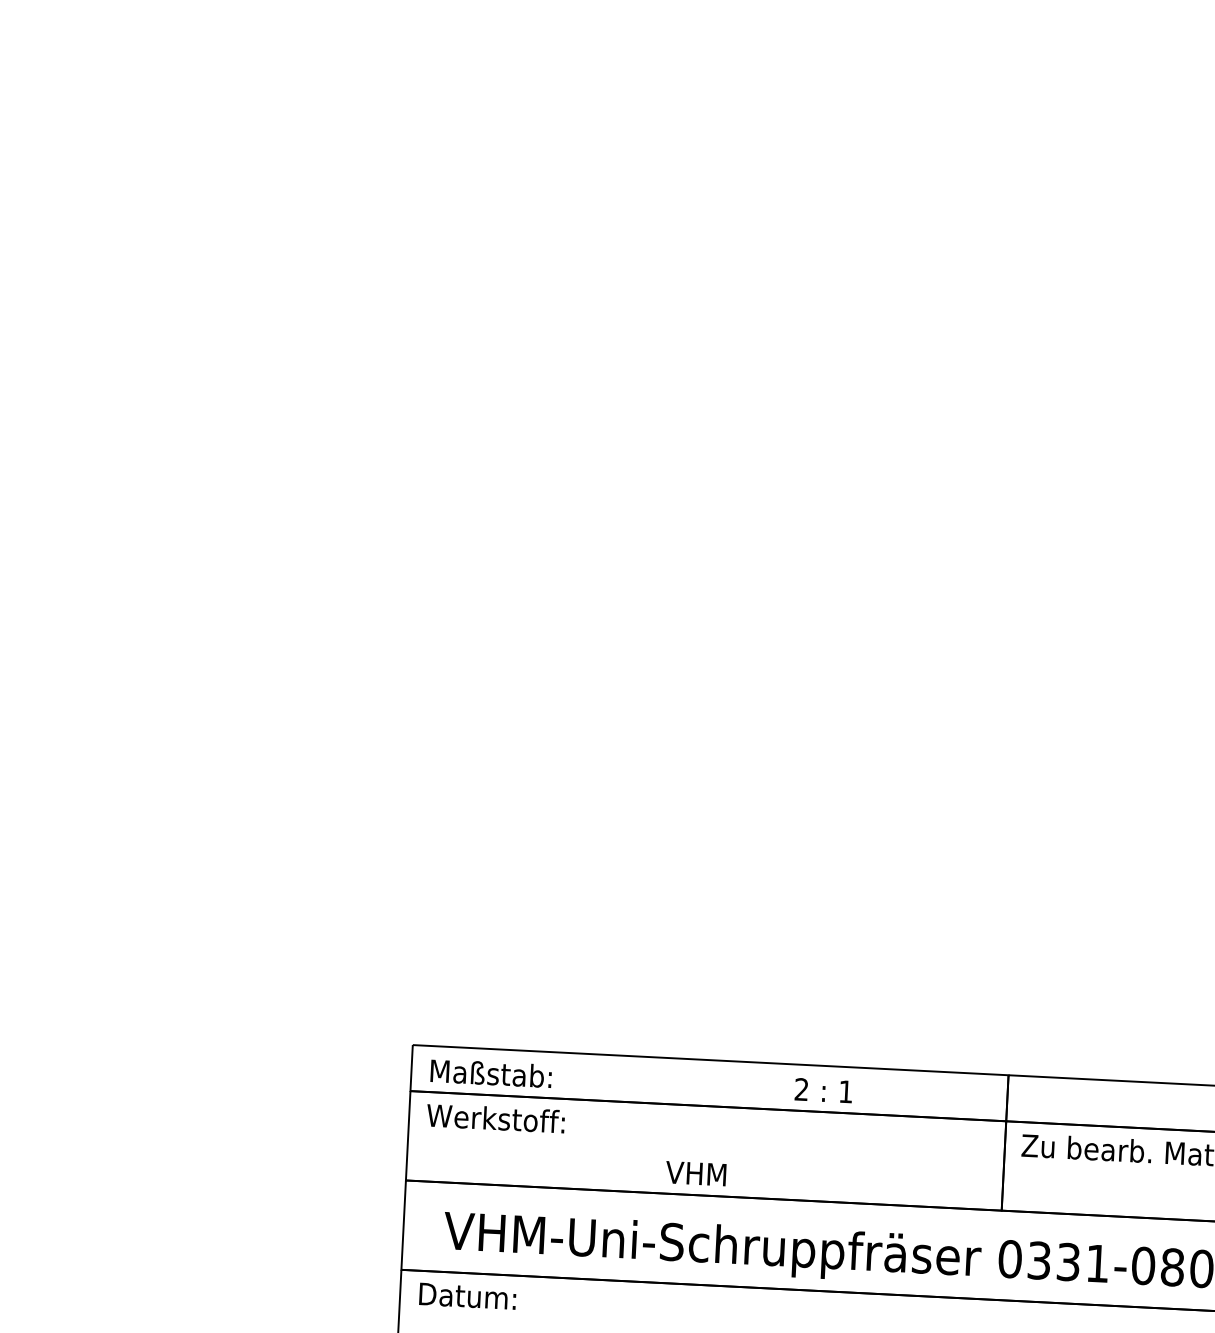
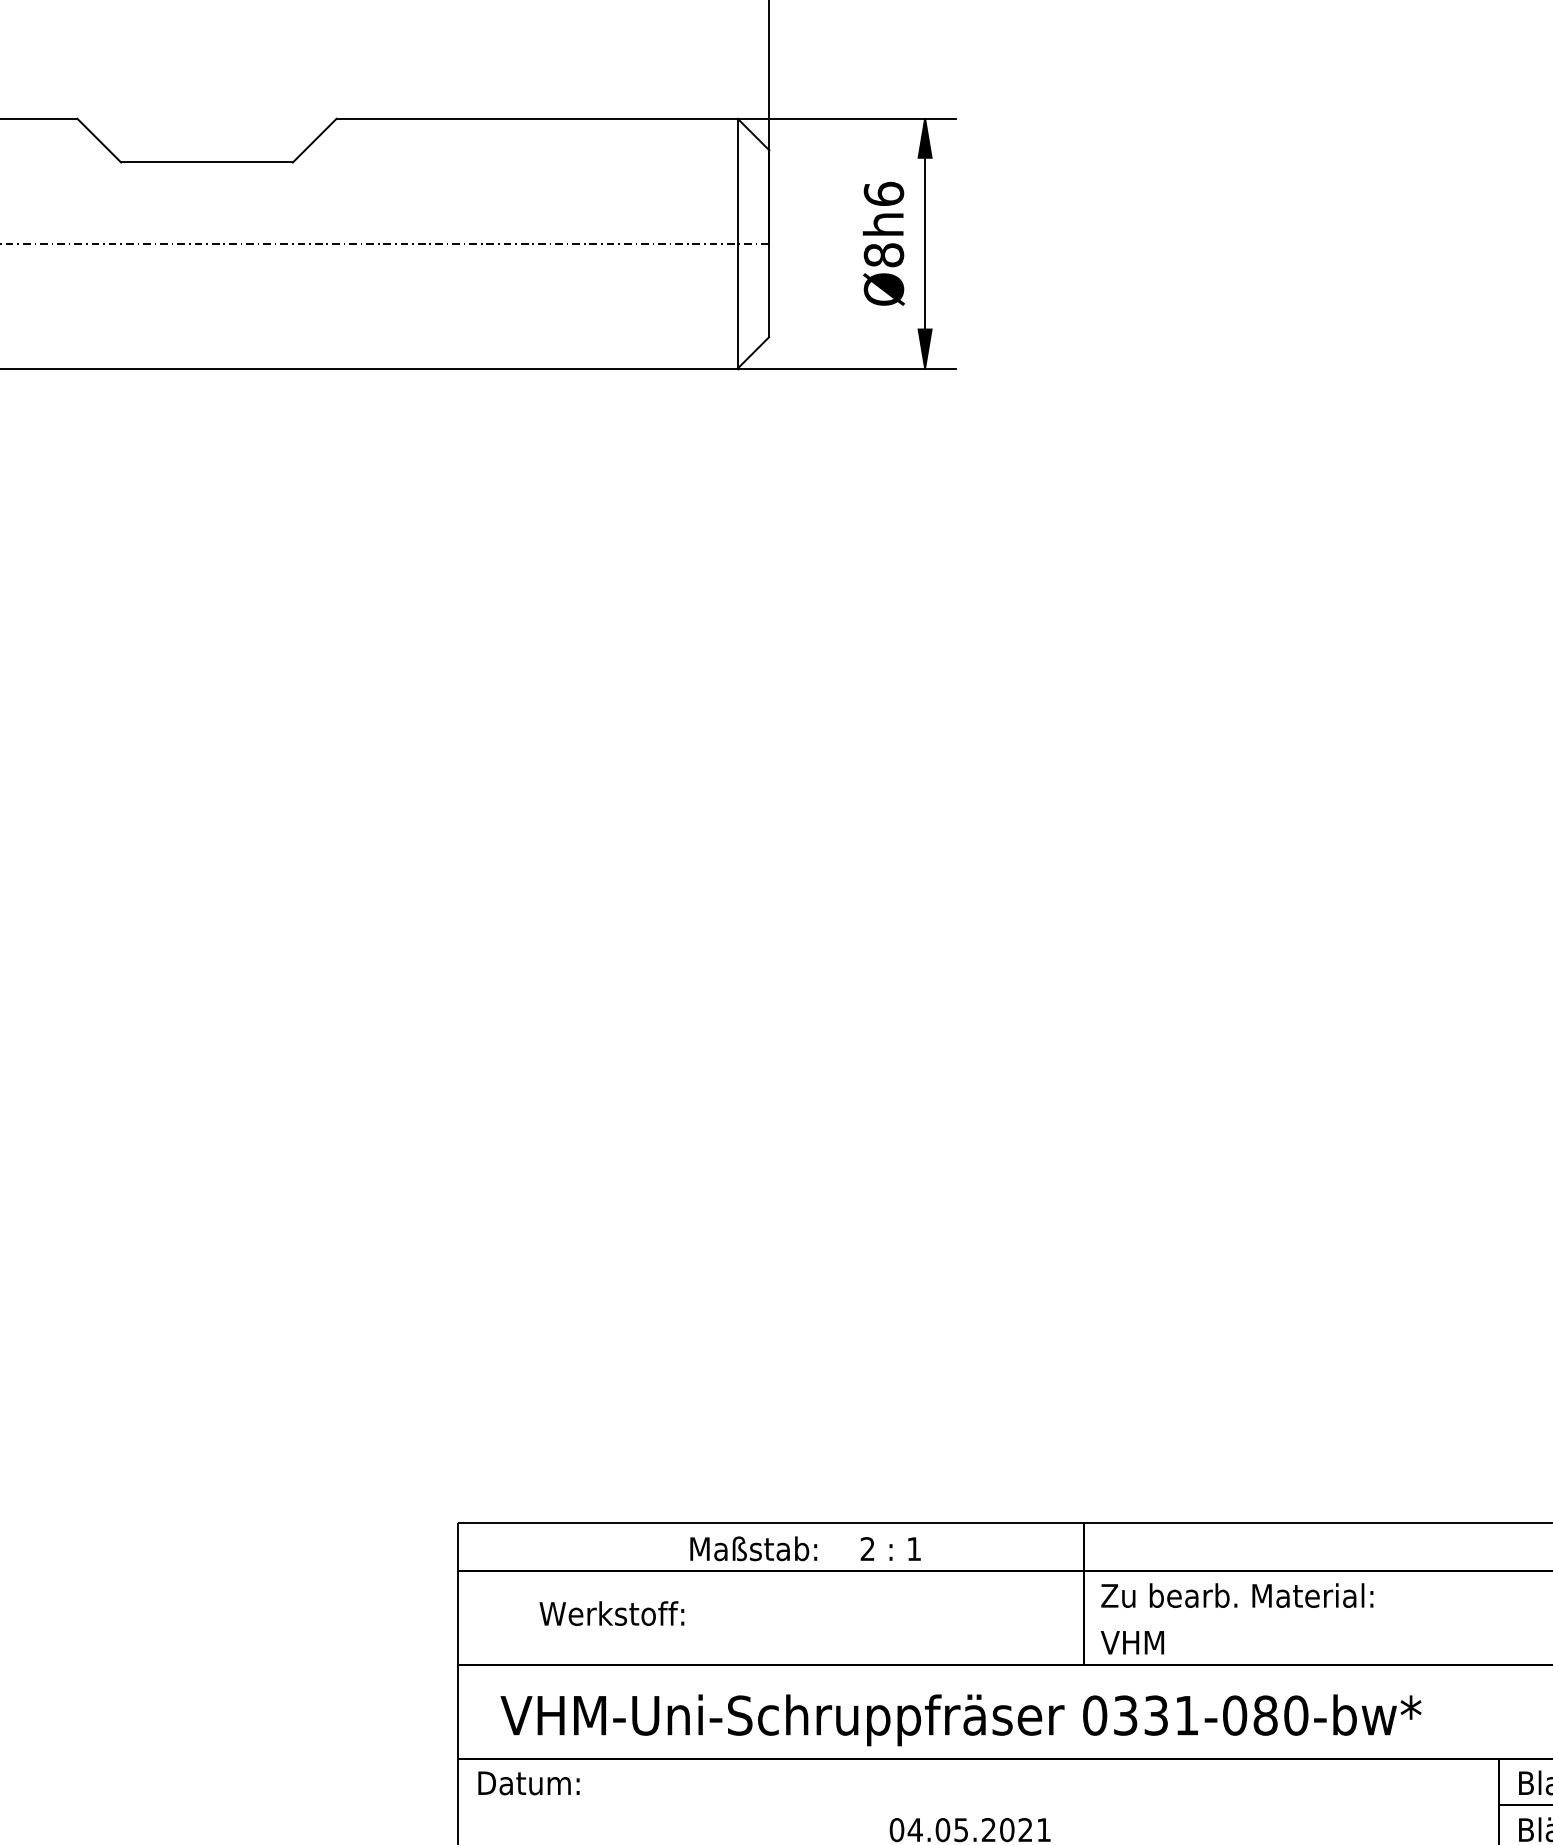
text: (491, 1073) -> (753, 1548), moved
text: (495, 1118) -> (611, 1613), moved
text: (695, 1173) -> (1131, 1642), moved

